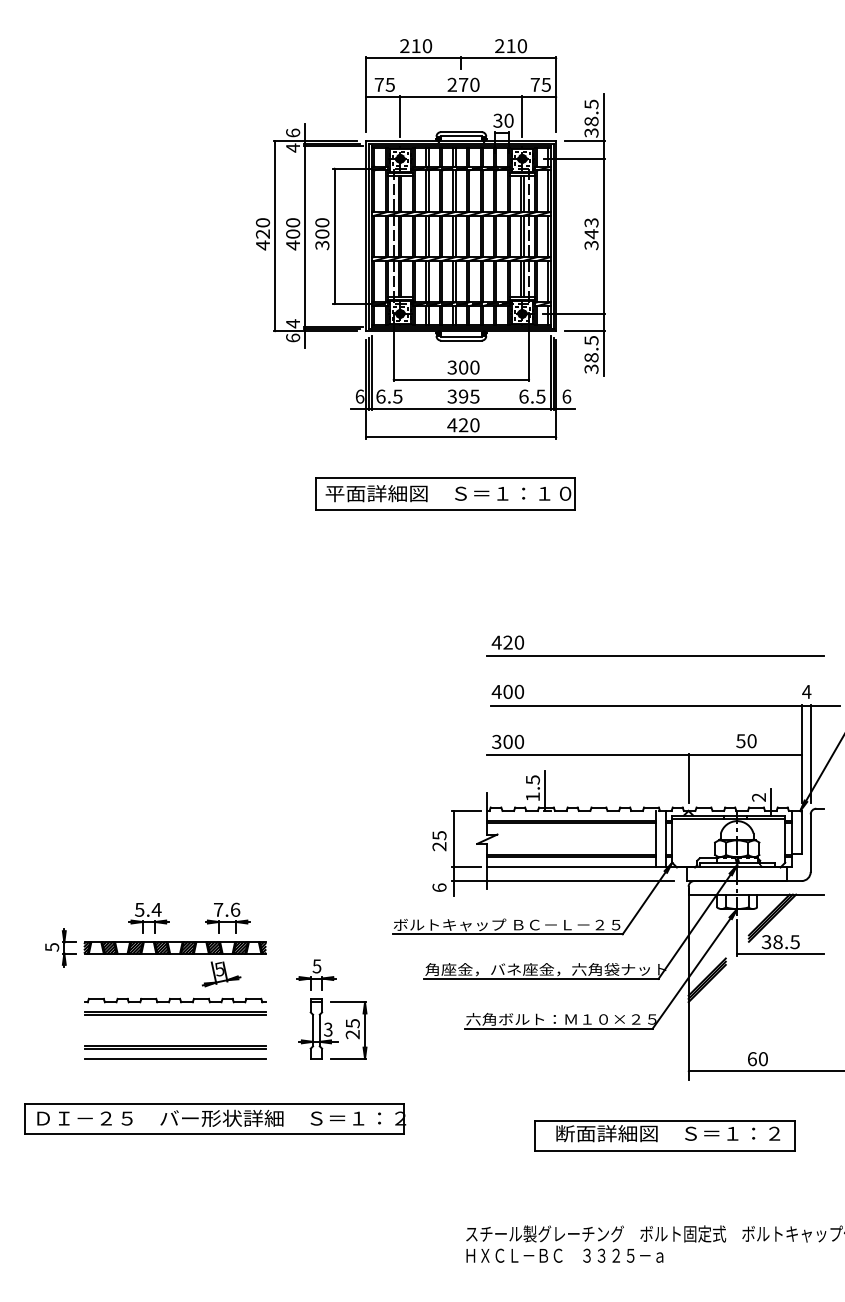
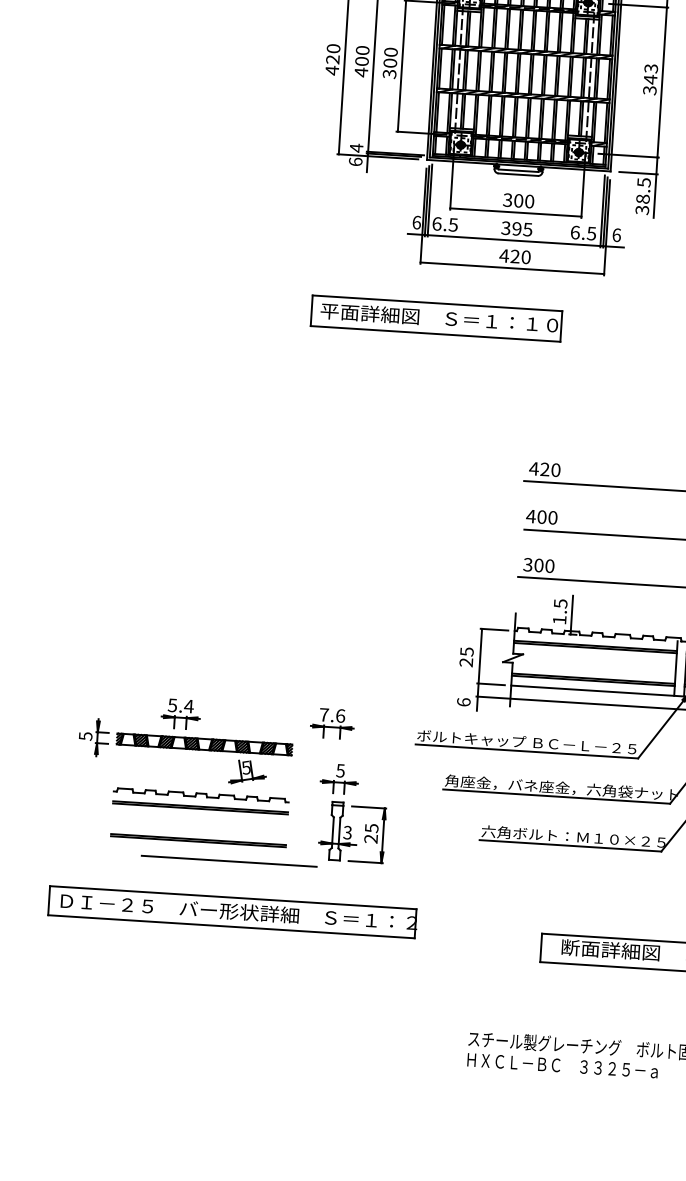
part: (445, 493) -> (436, 317), moved
part: (227, 917) -> (332, 722), moved
line: (175, 1058) -> (229, 861), moved

